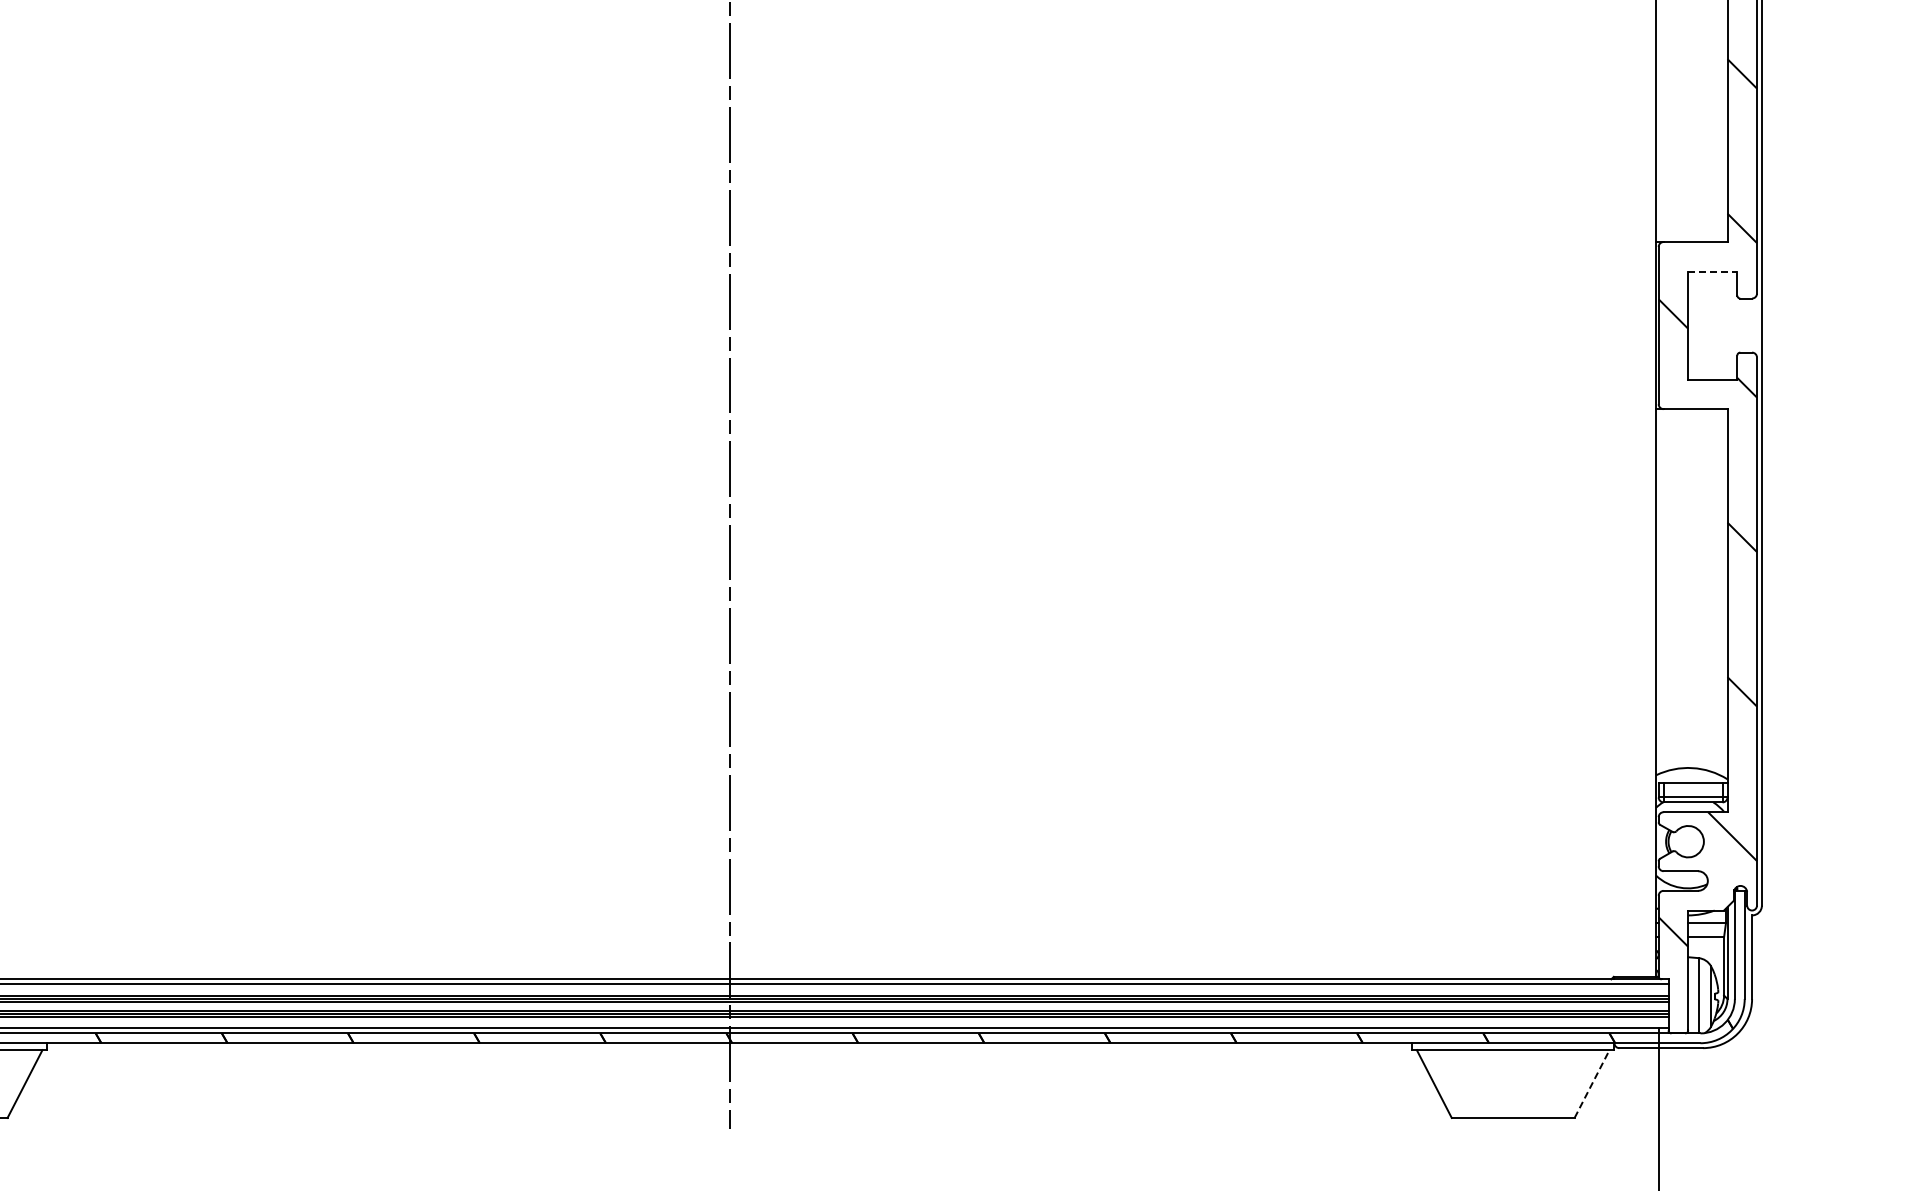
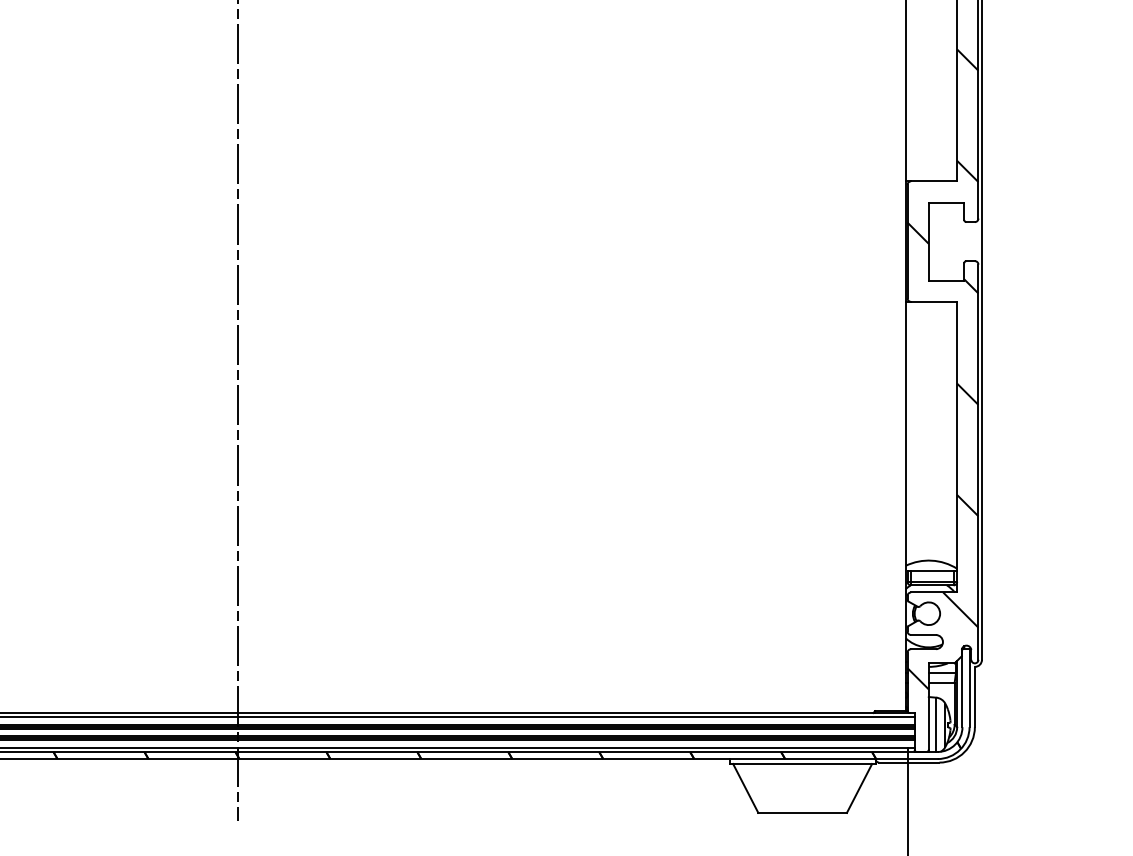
line: (1712, 271) -> (946, 202), dashed -> solid
line: (1592, 1083) -> (859, 788), dashed -> solid

